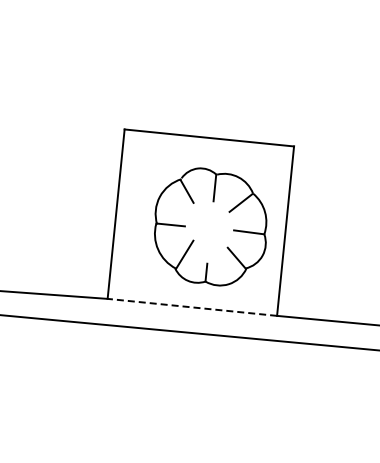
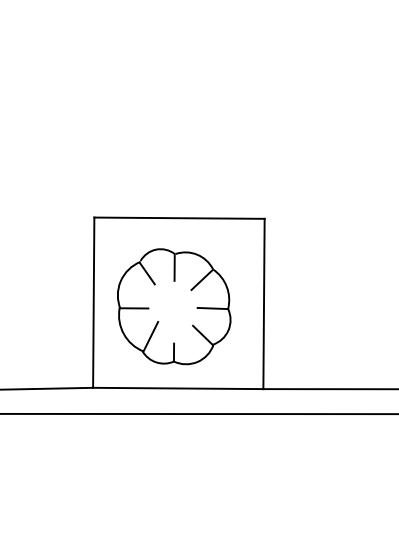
part: (211, 226) -> (174, 306), moved
line: (191, 307) -> (177, 388), dashed -> solid

